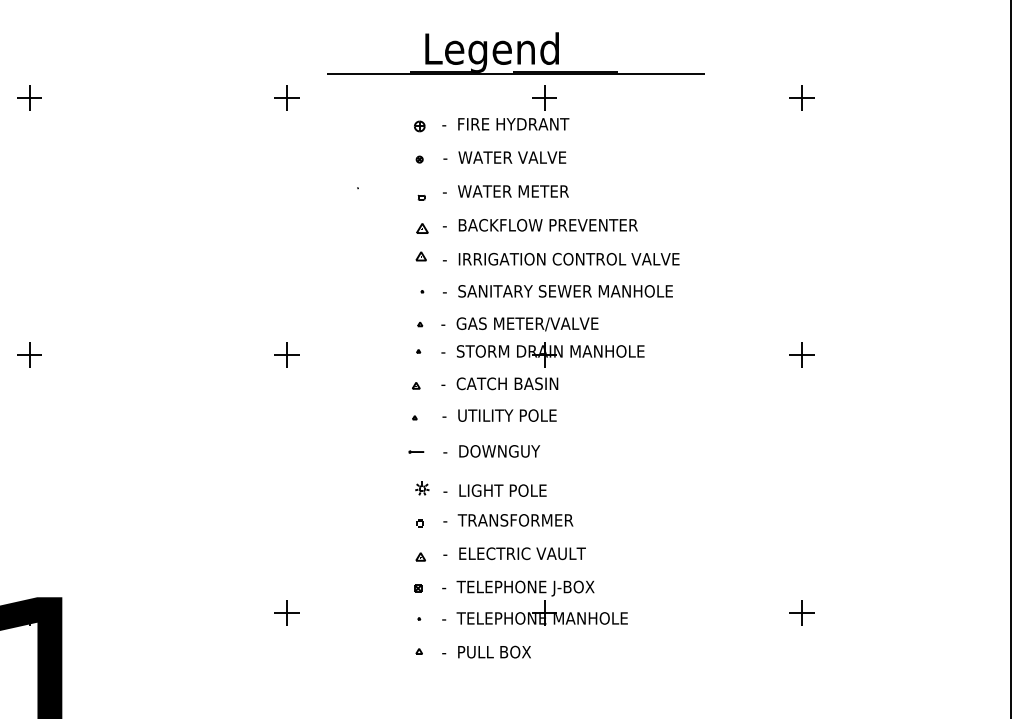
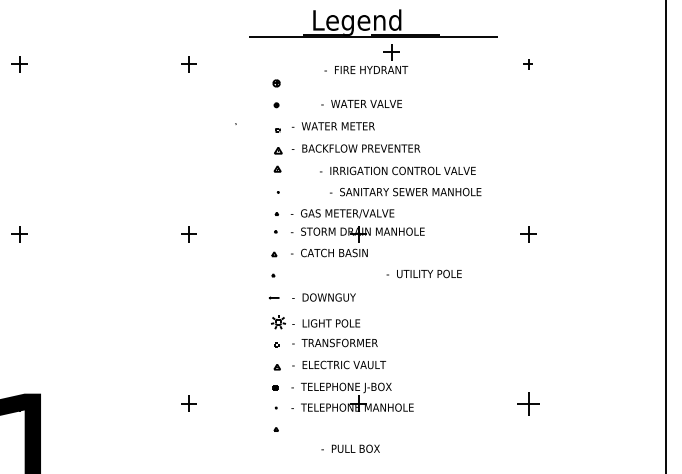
part: (516, 81) -> (373, 41), moved
part: (802, 97) -> (528, 64), size x0.6
text: (504, 156) -> (361, 103), moved
text: (560, 258) -> (397, 170), moved
text: (557, 291) -> (405, 192), moved
text: (498, 414) -> (423, 273), moved
part: (421, 487) -> (277, 321), size x1.6
part: (802, 612) -> (528, 403), size x1.4
text: (486, 651) -> (350, 448), moved

